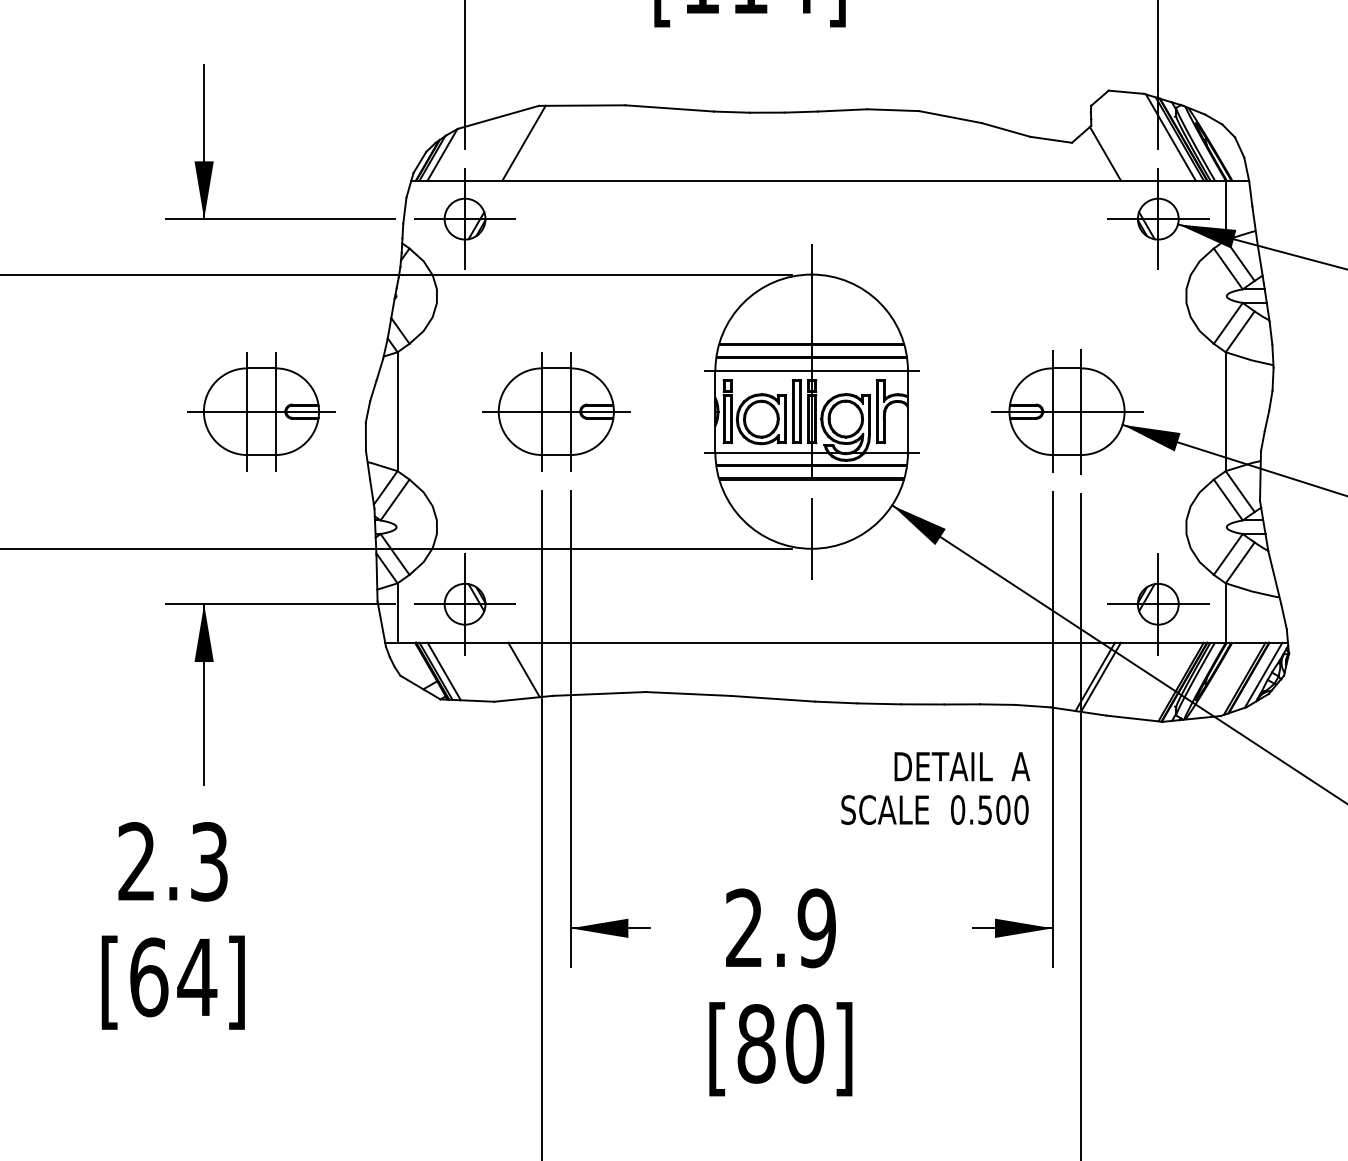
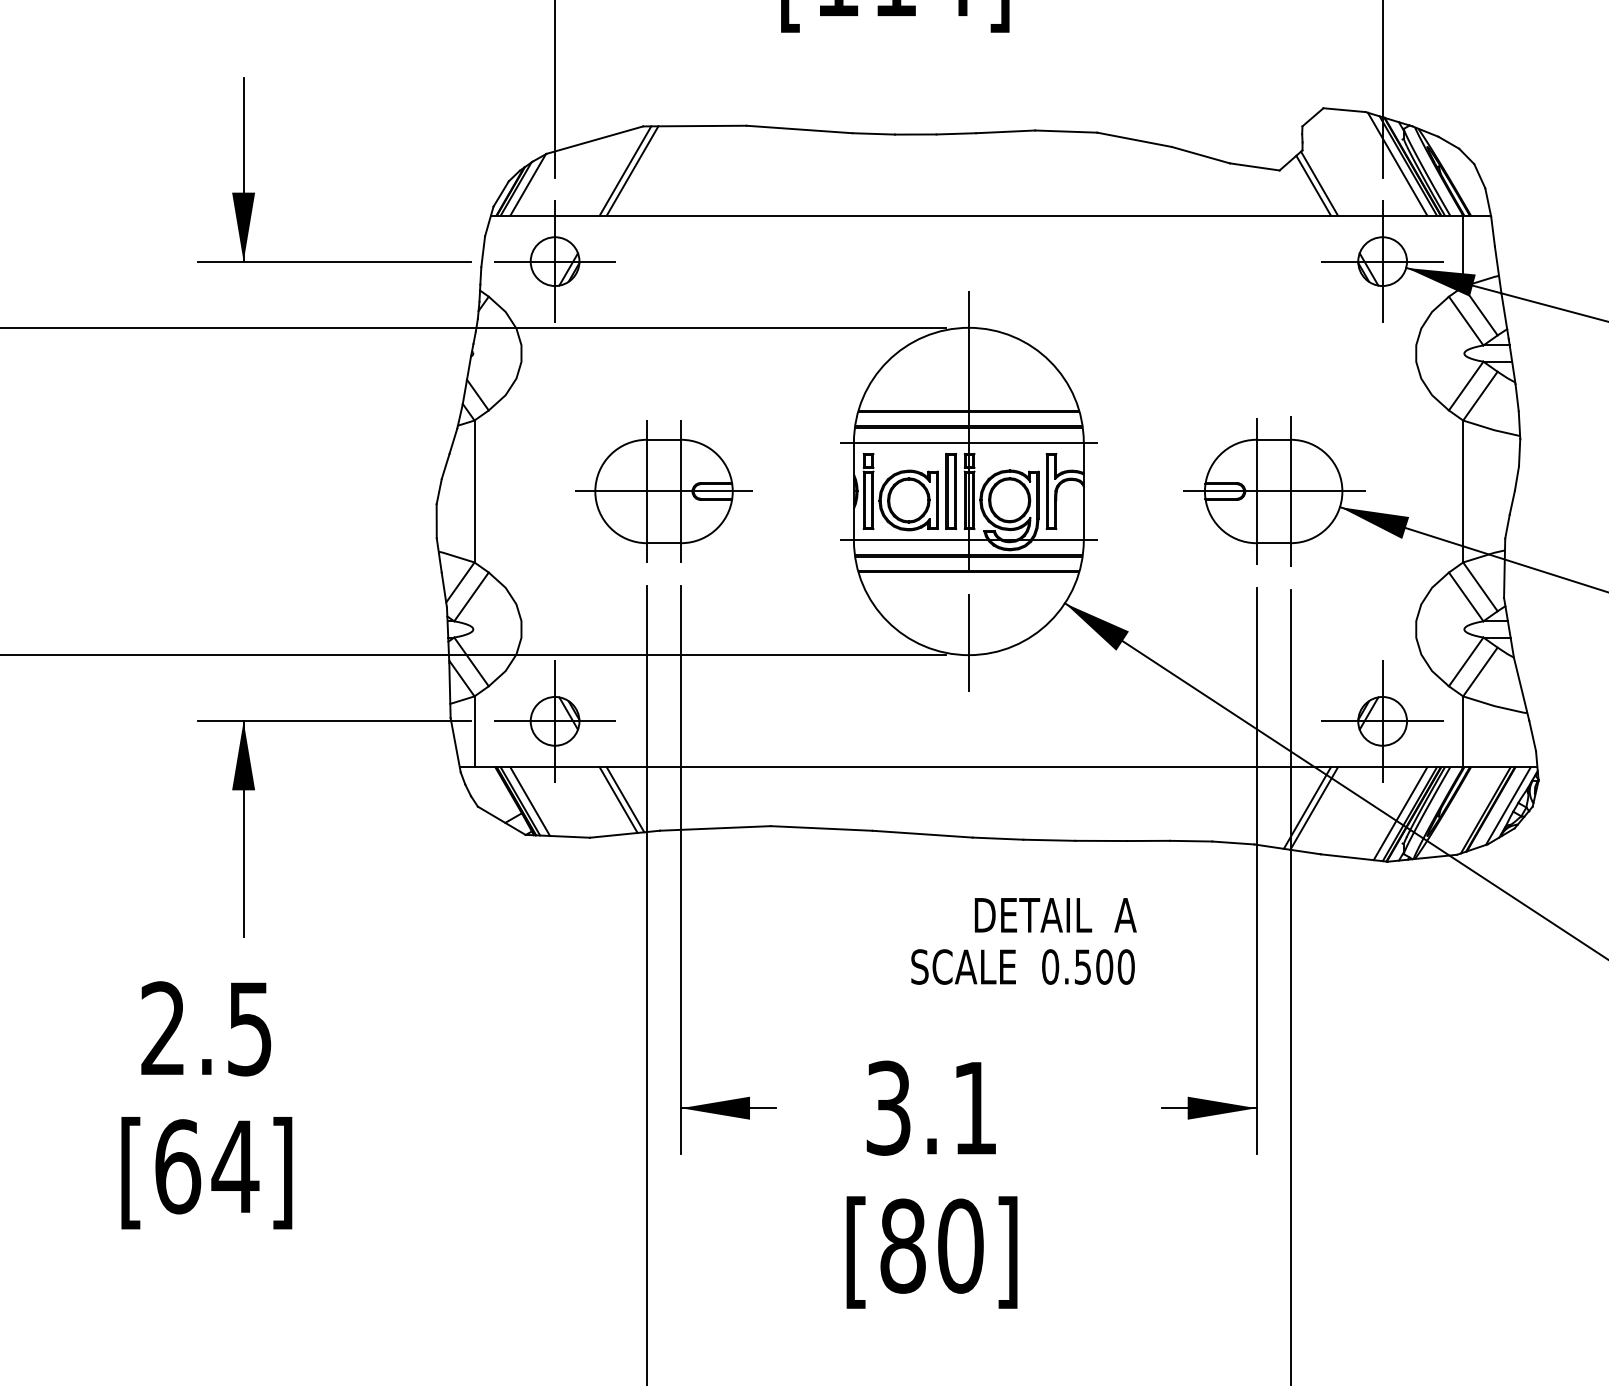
line: (529, 142) -> (632, 170), added
line: (1100, 155) -> (1313, 185), added
part: (261, 411) -> (311, 491), removed
line: (518, 669) -> (618, 799), added
line: (1173, 681) -> (1400, 813), added
text: (935, 788) -> (1023, 941), moved
text: (209, 861) -> (249, 1028), 2.3 -> 2.5
text: (780, 927) -> (931, 1107), 2.9 -> 3.1

